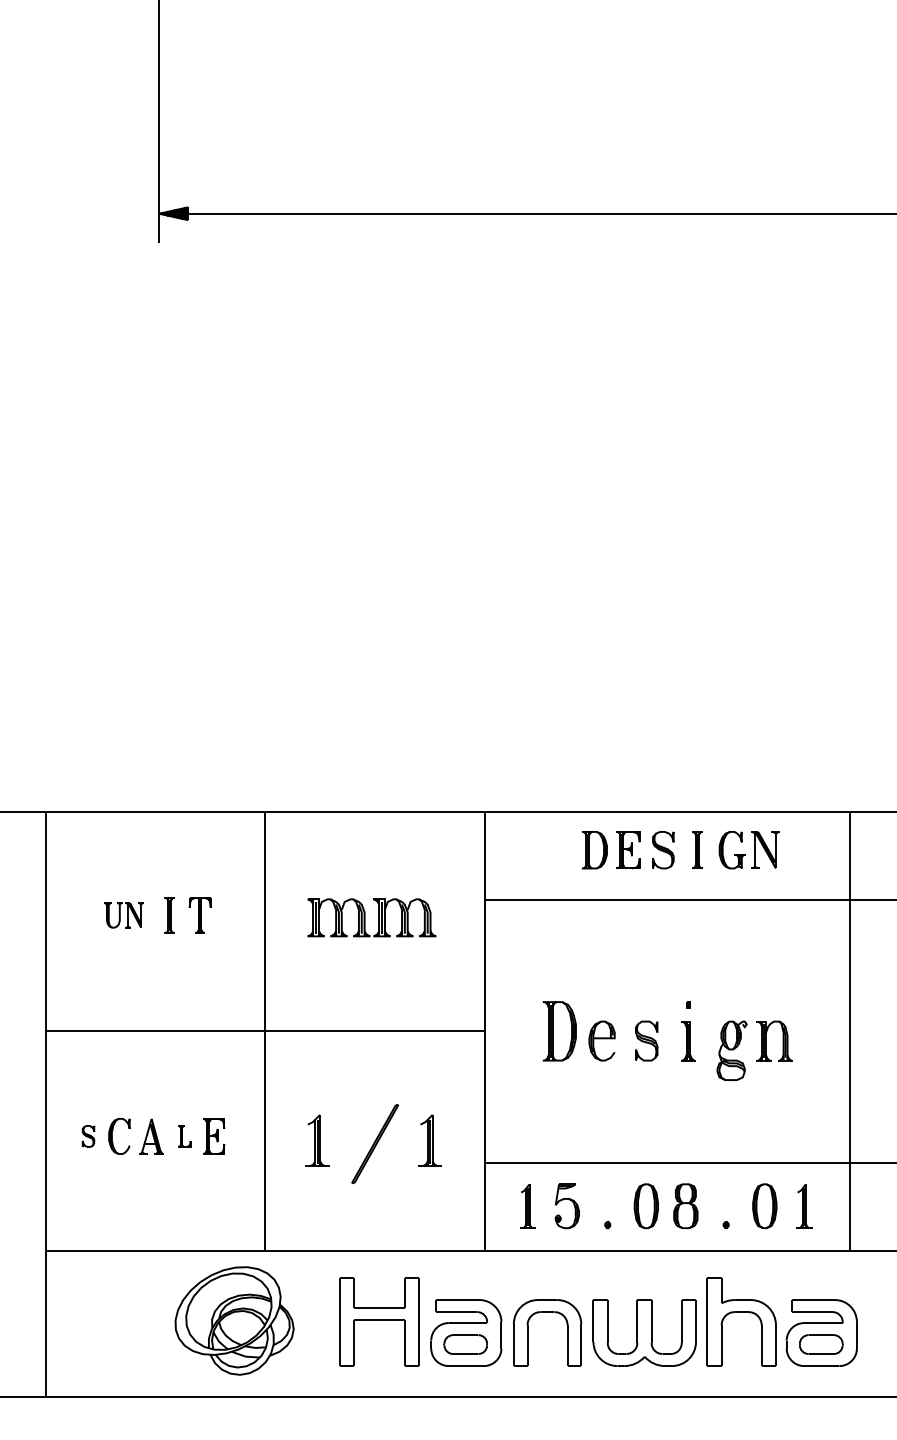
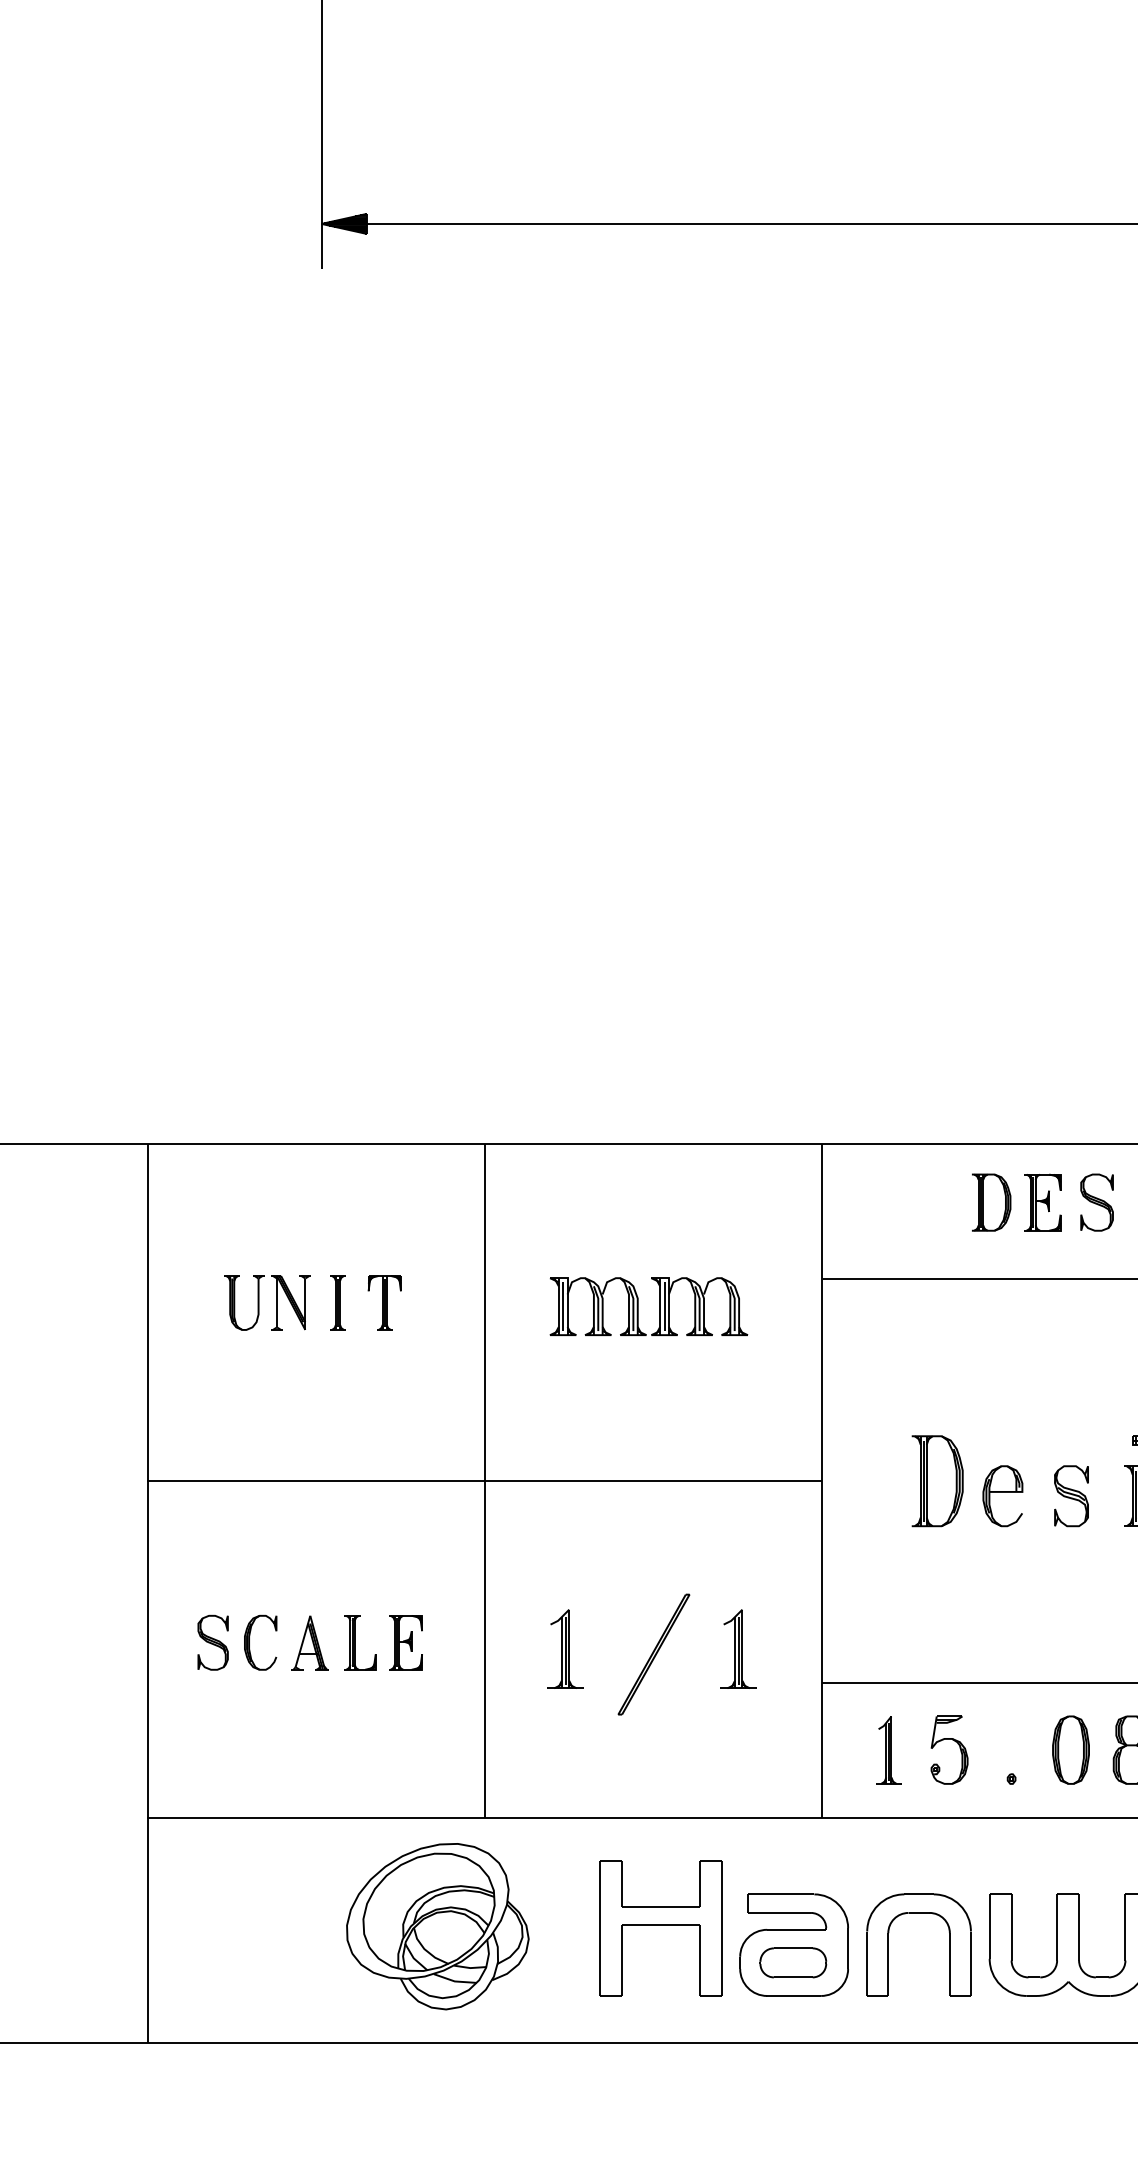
part: (123, 915) -> (266, 1303), size x1.43
part: (88, 1136) -> (213, 1642), size x1.67
part: (184, 1136) -> (360, 1642), size x1.67

